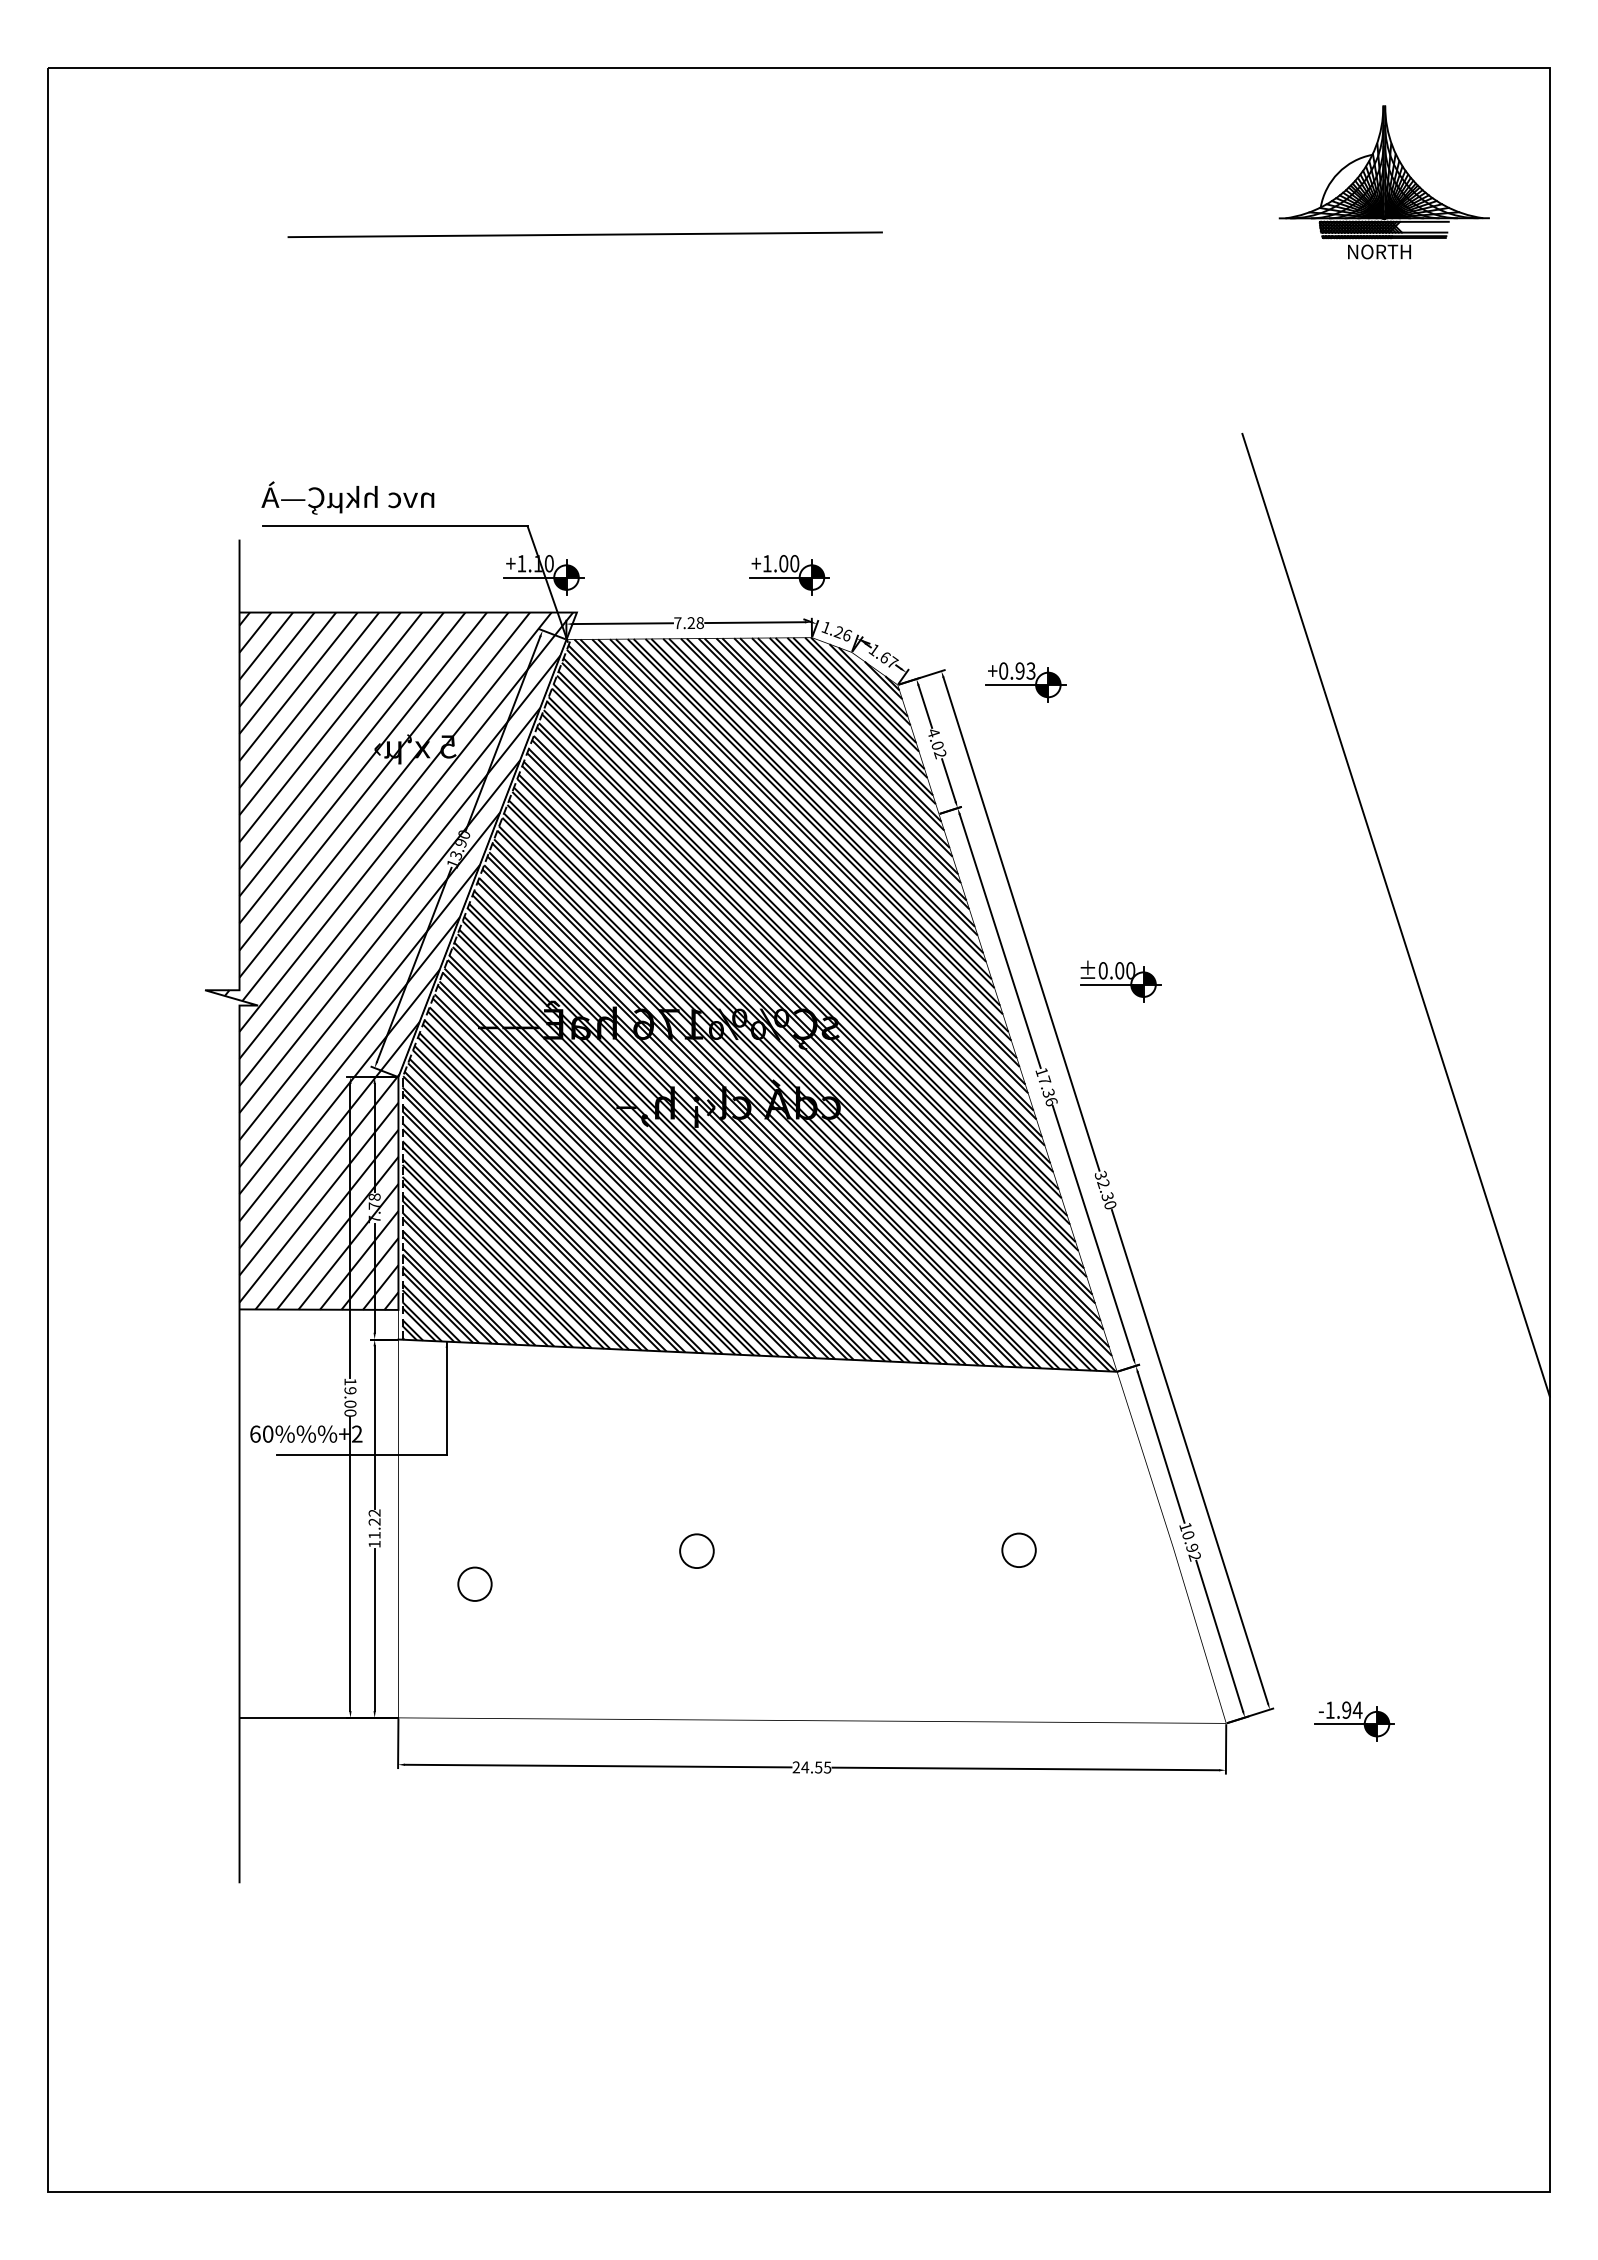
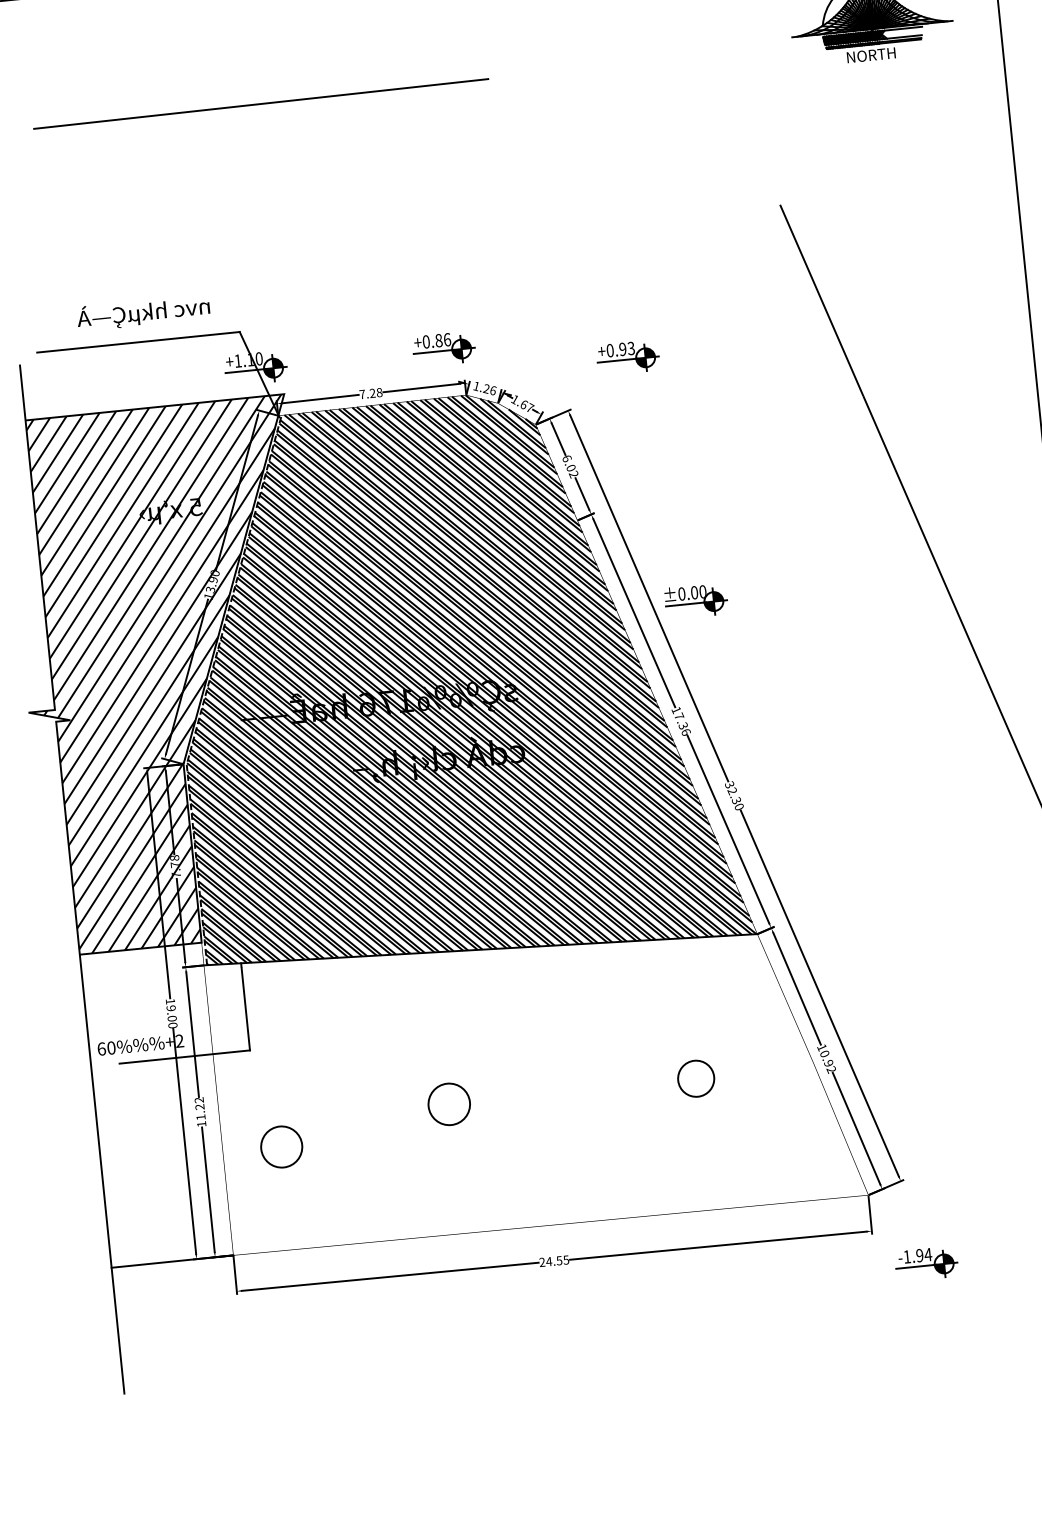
text: (347, 497) -> (143, 312), moved
text: (780, 563) -> (436, 340), +1.00 -> +0.86
part: (1025, 682) -> (627, 357), moved
text: (933, 733) -> (566, 459), 4.02 -> 6.02
part: (1120, 981) -> (695, 600), moved
circle: (1018, 1549) -> (695, 1078), size x1.4
circle: (696, 1551) -> (448, 1104), size x1.6
circle: (474, 1583) -> (281, 1146), size x1.6
part: (1354, 1721) -> (926, 1263), moved

